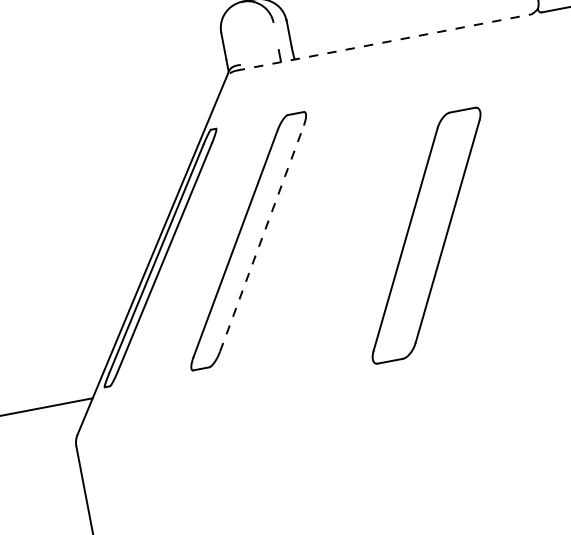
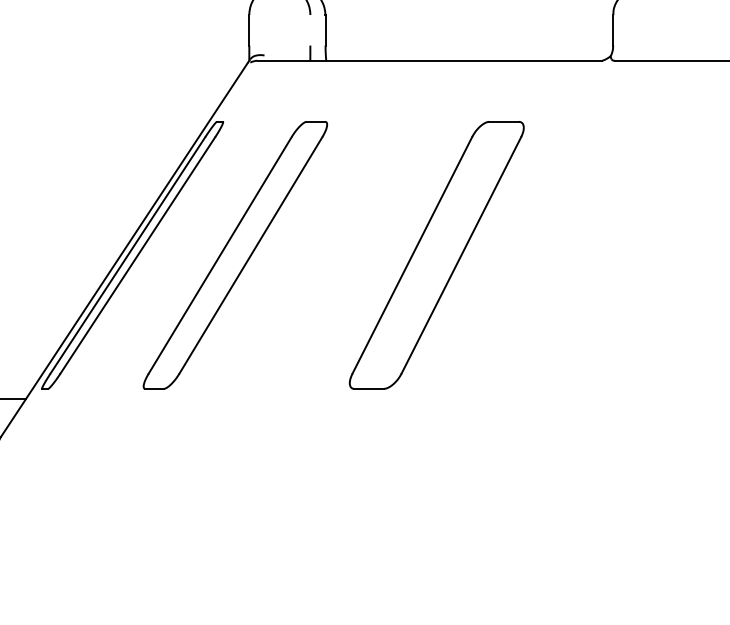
line: (384, 42) -> (430, 60), dashed -> solid
part: (426, 235) -> (436, 255), moved
line: (262, 237) -> (251, 254), dashed -> solid

